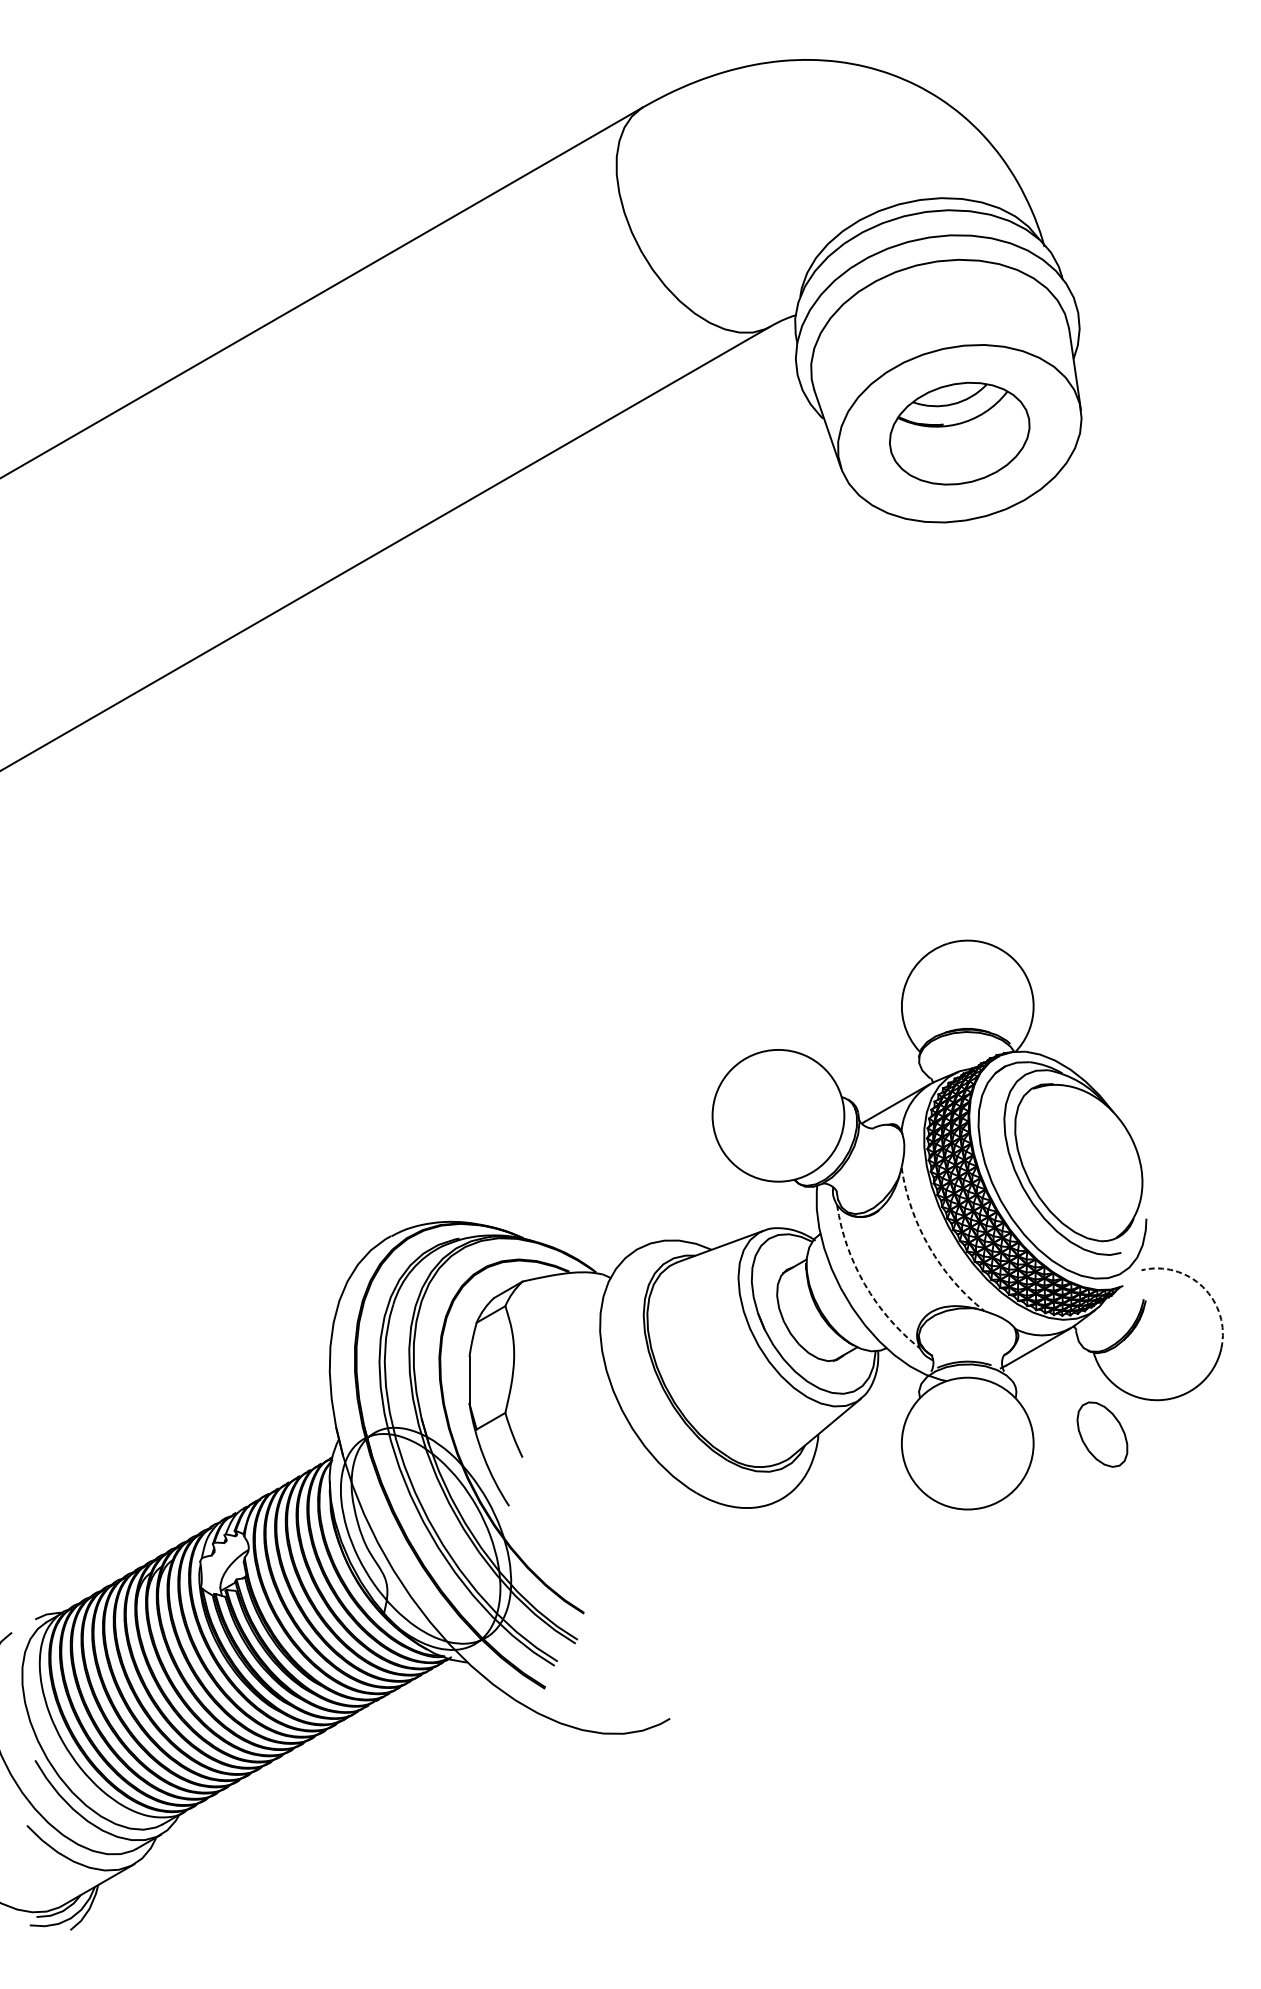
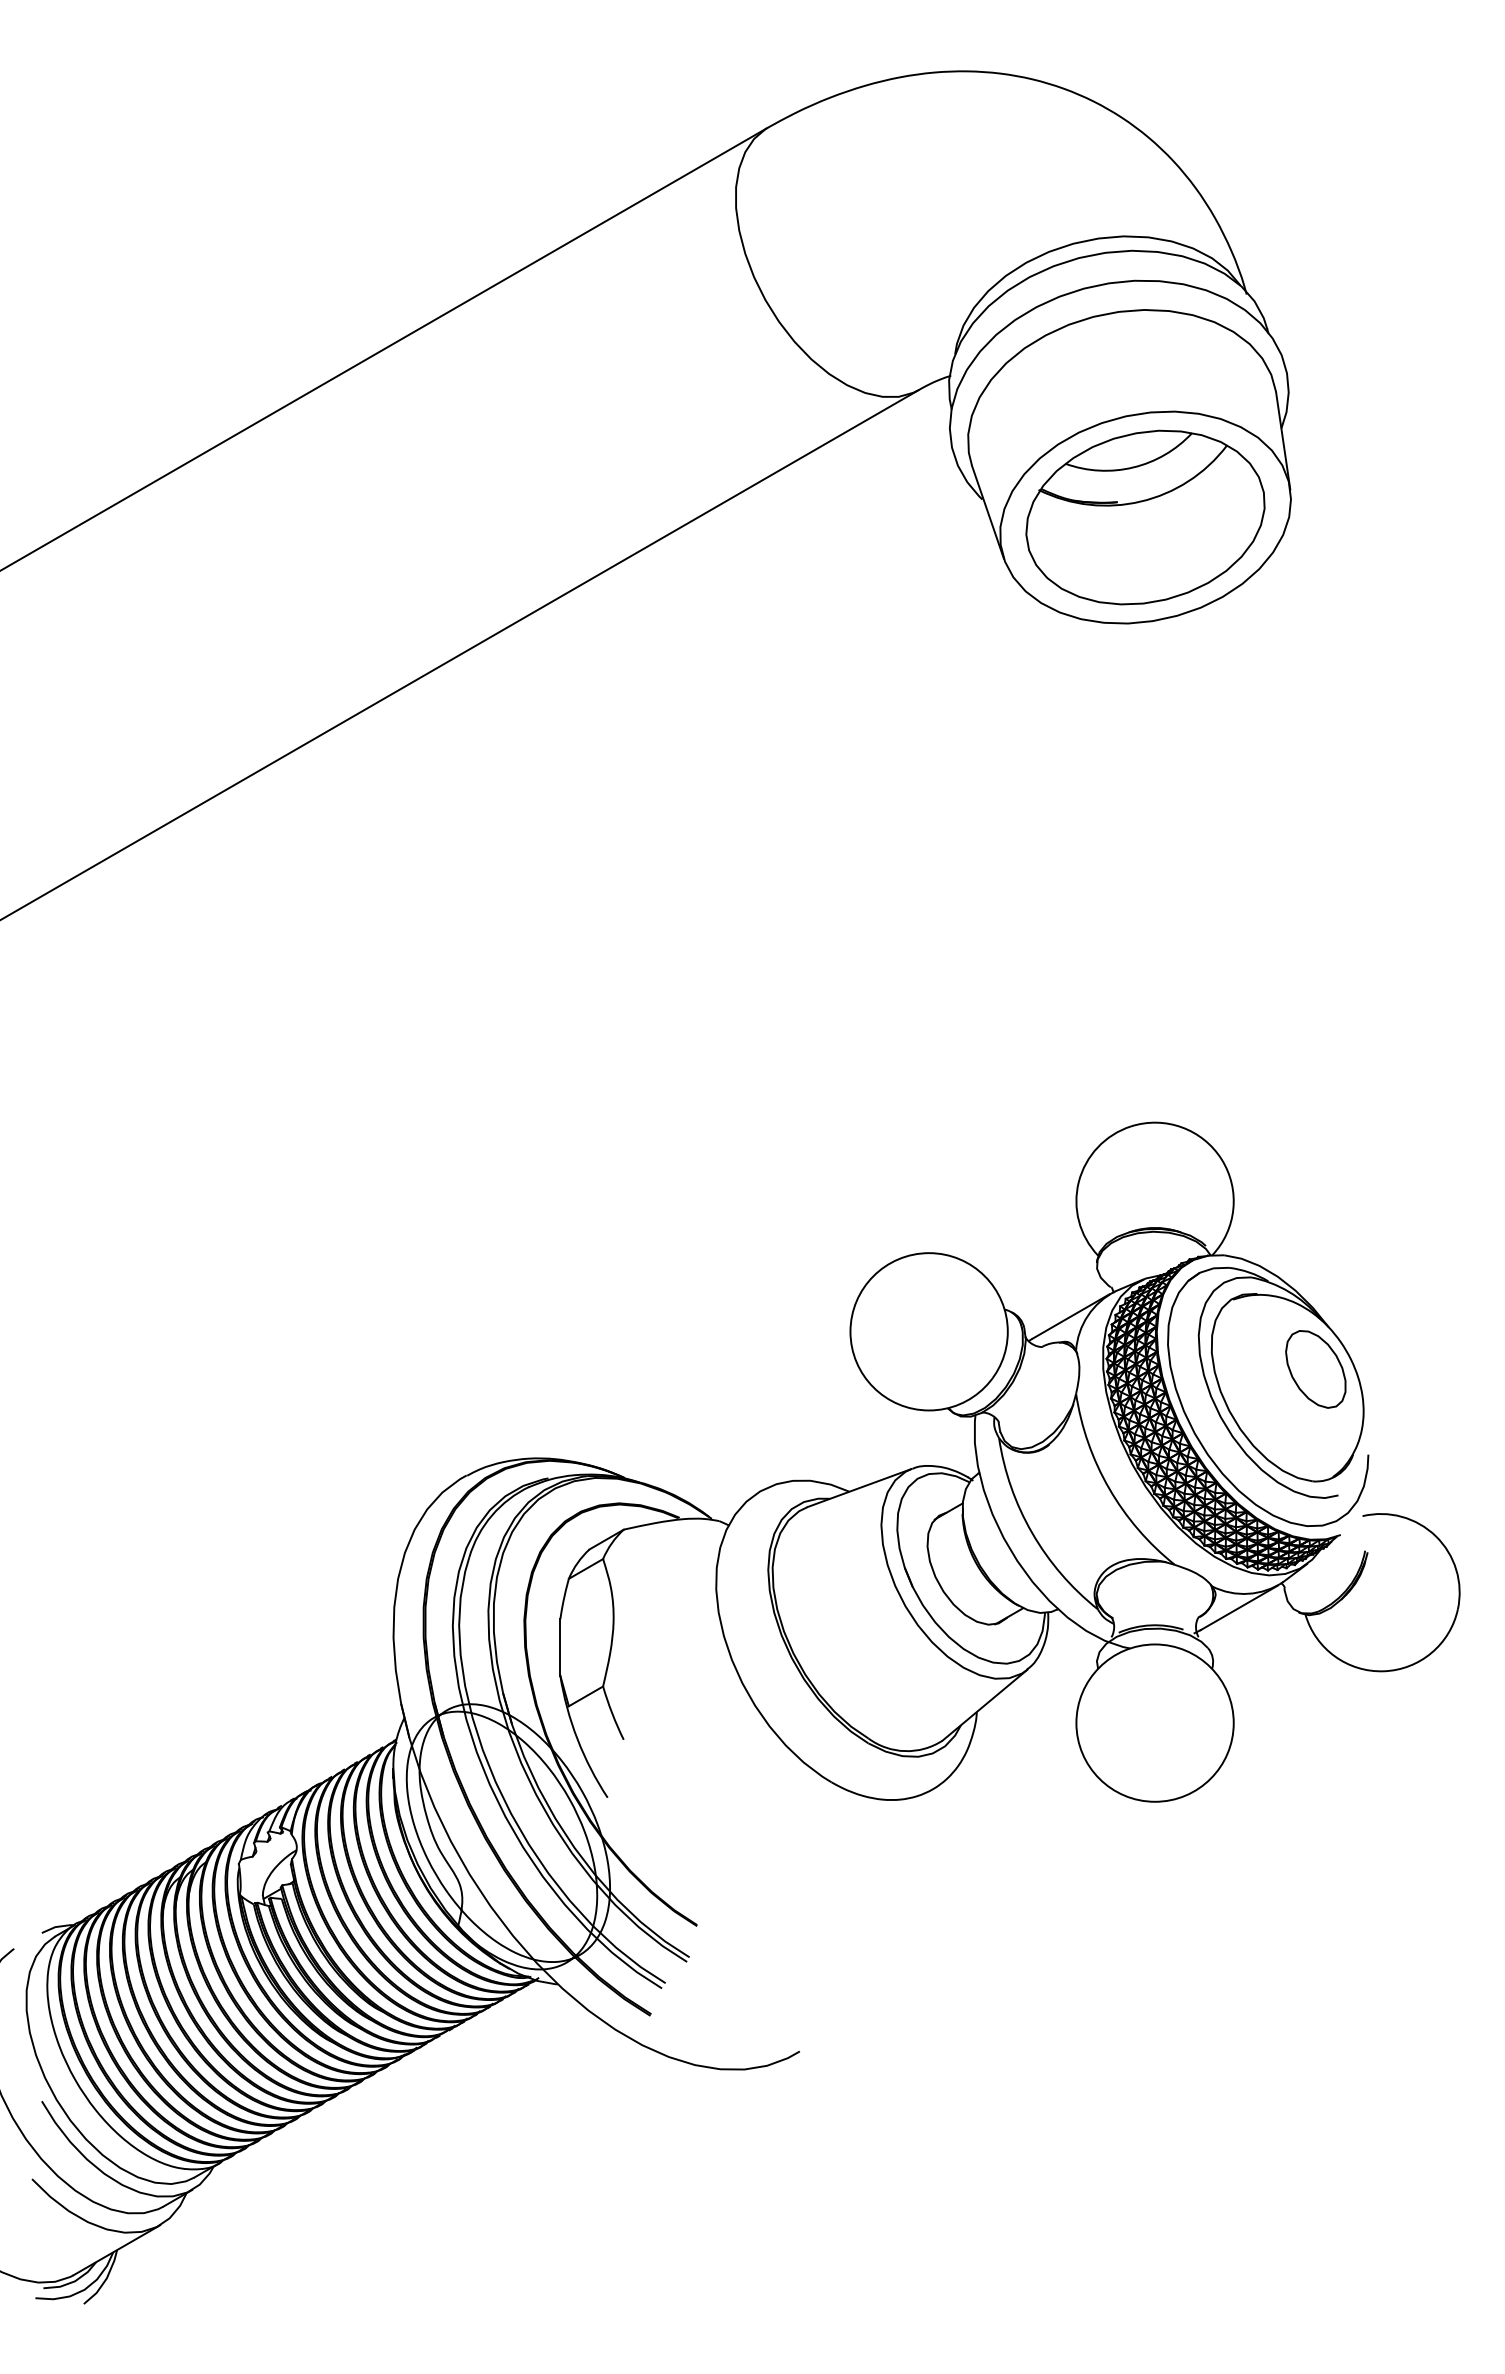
part: (959, 433) -> (1145, 517), size x1.43
arc: (929, 1247) -> (1109, 1488), dashed -> solid
arc: (865, 1284) -> (1032, 1533), dashed -> solid
arc: (1202, 1287) -> (1435, 1536), dashed -> solid
part: (1102, 1434) -> (1315, 1369), moved

